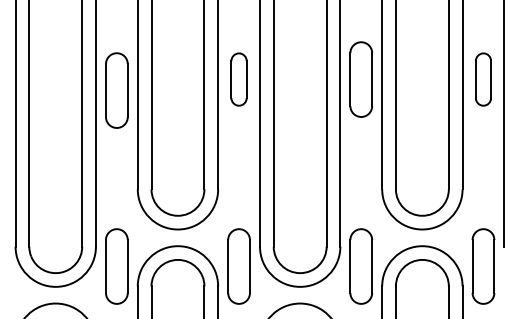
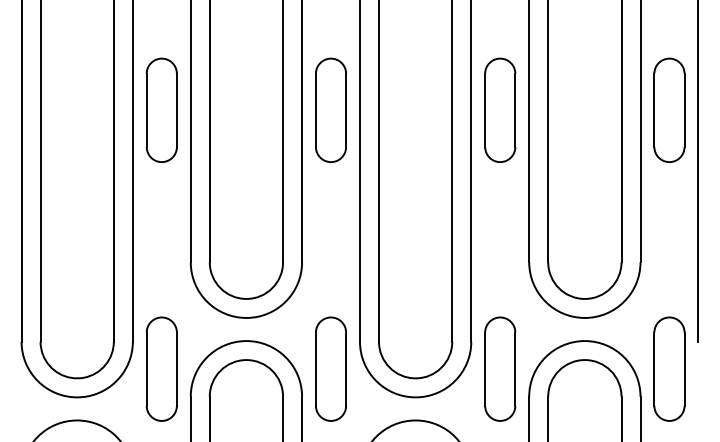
part: (238, 79) -> (330, 110), size x1.43
part: (483, 79) -> (669, 110), size x1.43
part: (116, 90) -> (161, 110), moved

